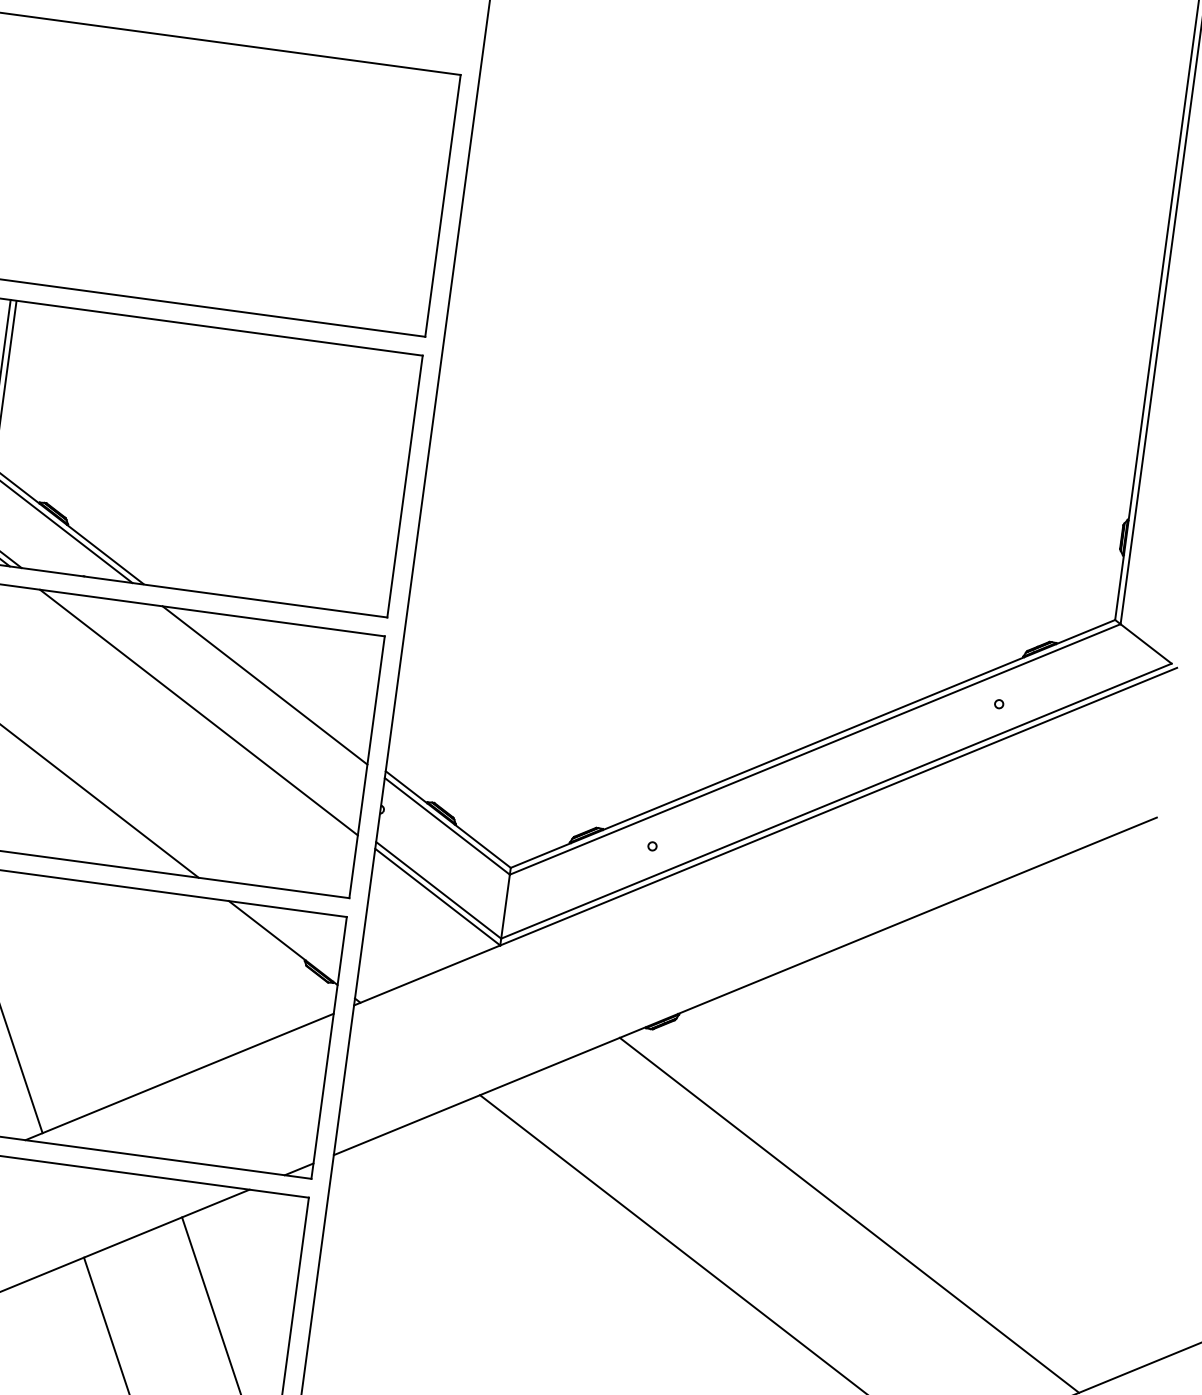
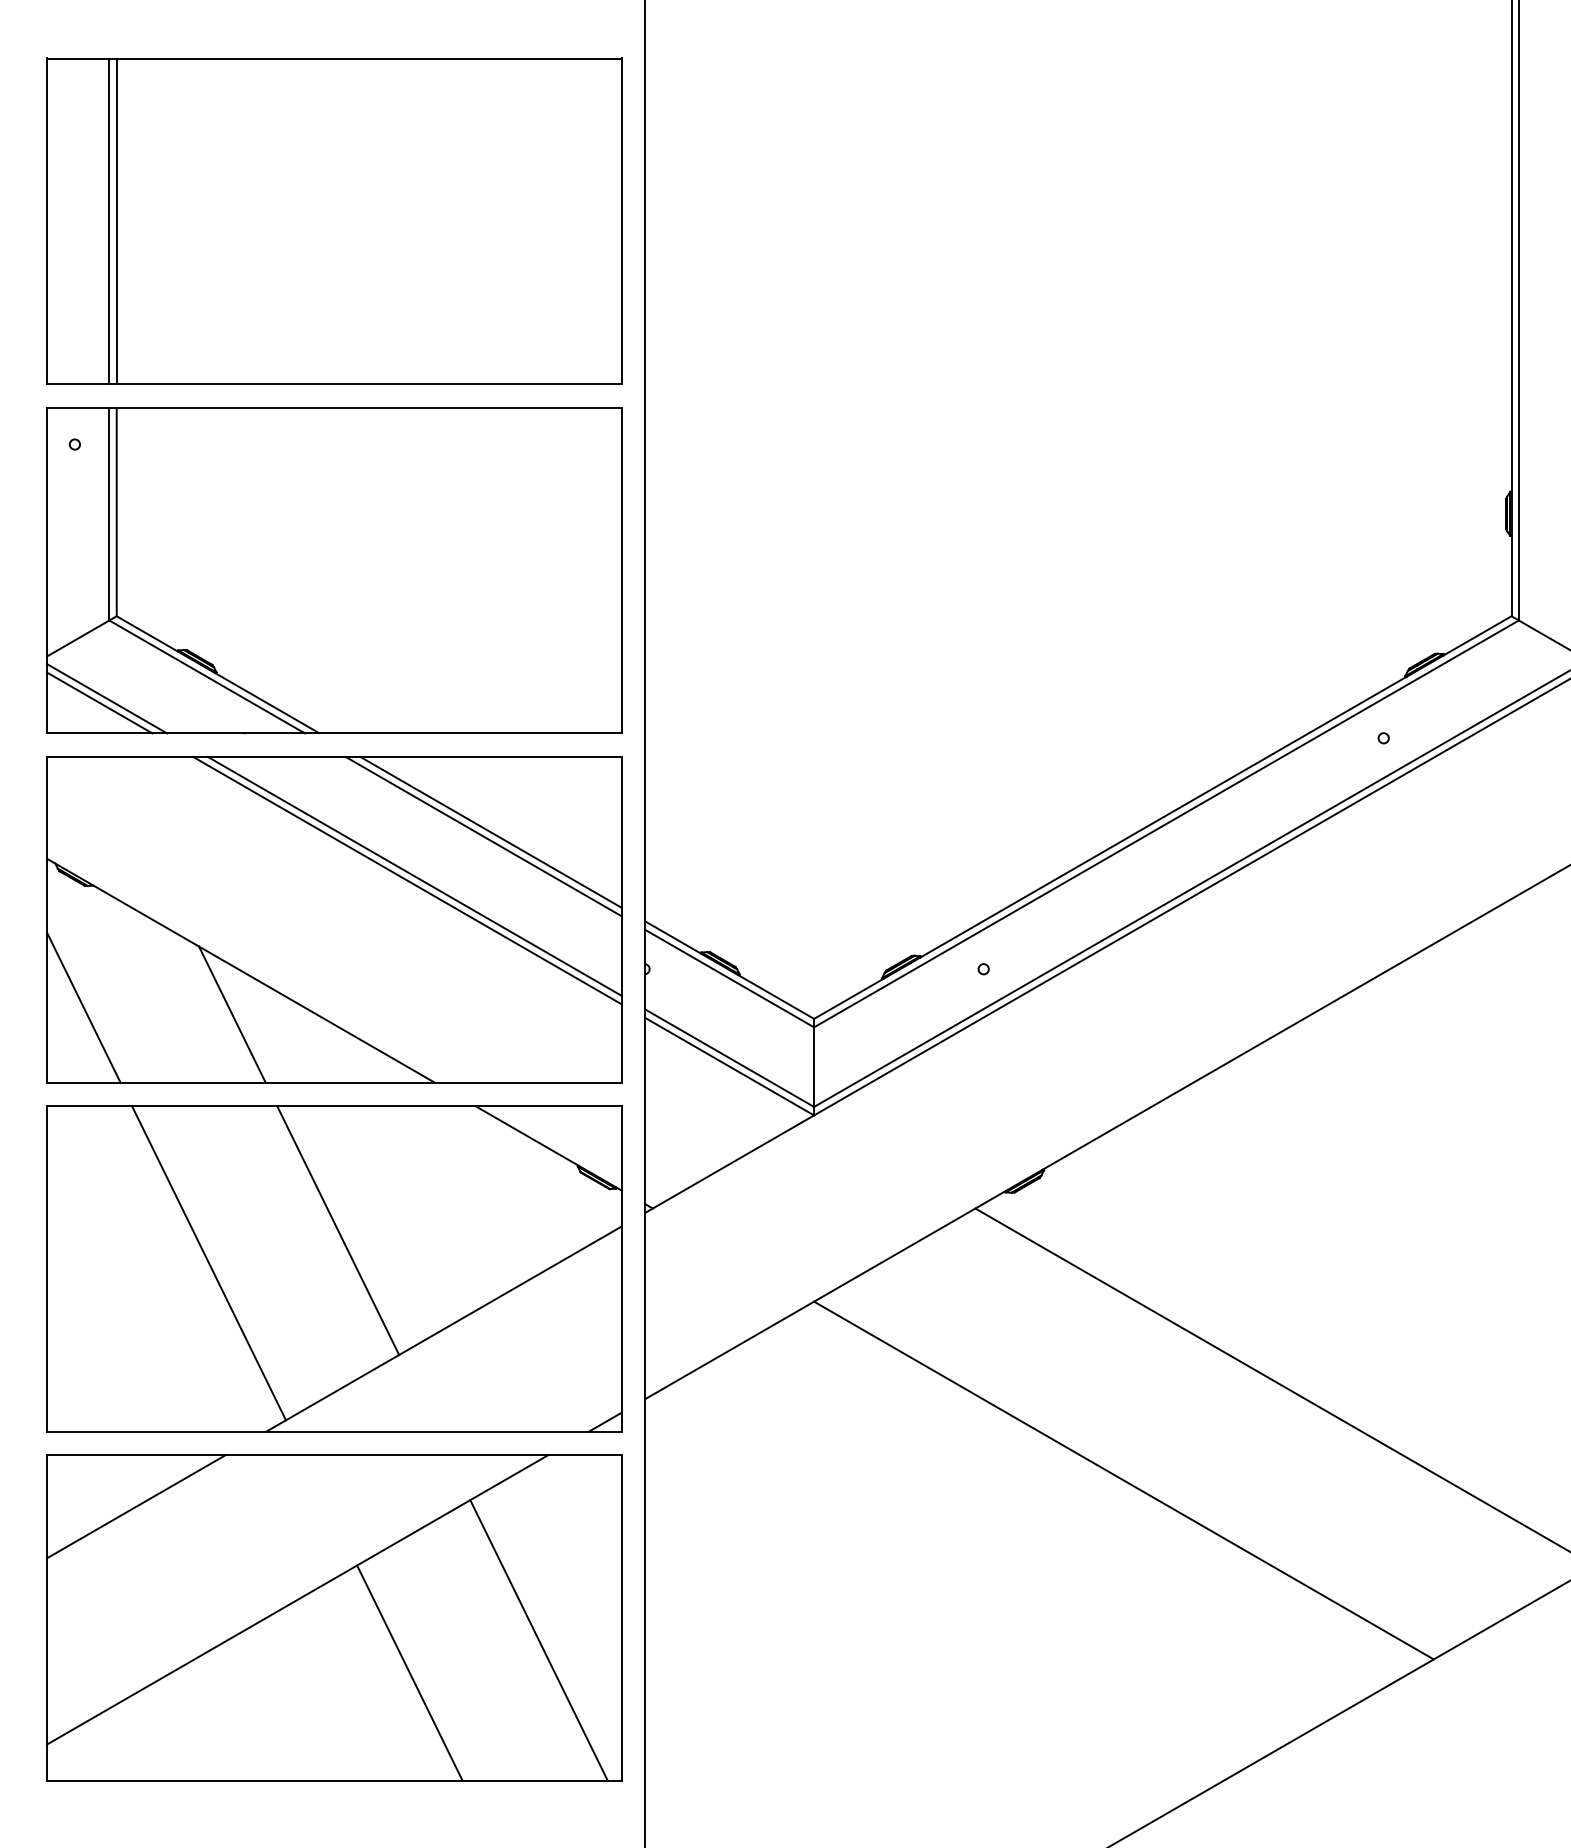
line: (31, 150) -> (109, 221), added
line: (36, 151) -> (116, 221), added
line: (271, 682) -> (490, 831), added
line: (205, 709) -> (414, 875), added
line: (43, 801) -> (232, 1014), added
line: (105, 986) -> (338, 1230), added

